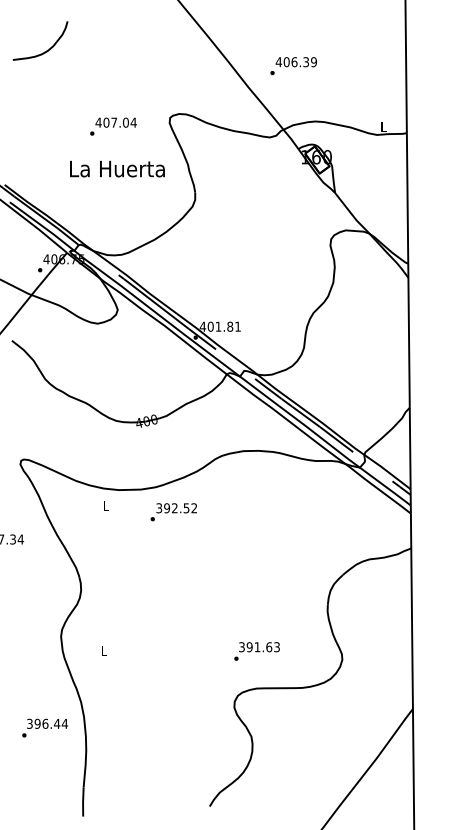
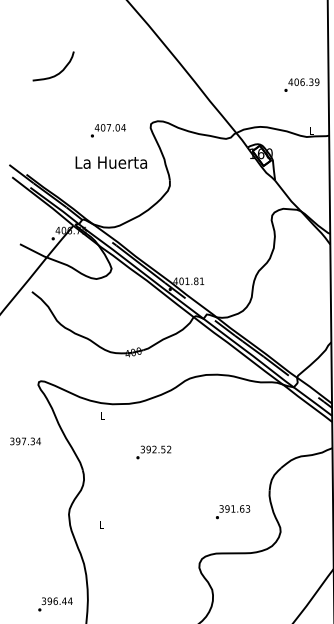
text: (293, 66) -> (301, 85), moved
text: (173, 512) -> (153, 452), moved
text: (256, 651) -> (232, 512), moved
text: (44, 727) -> (54, 603), moved

